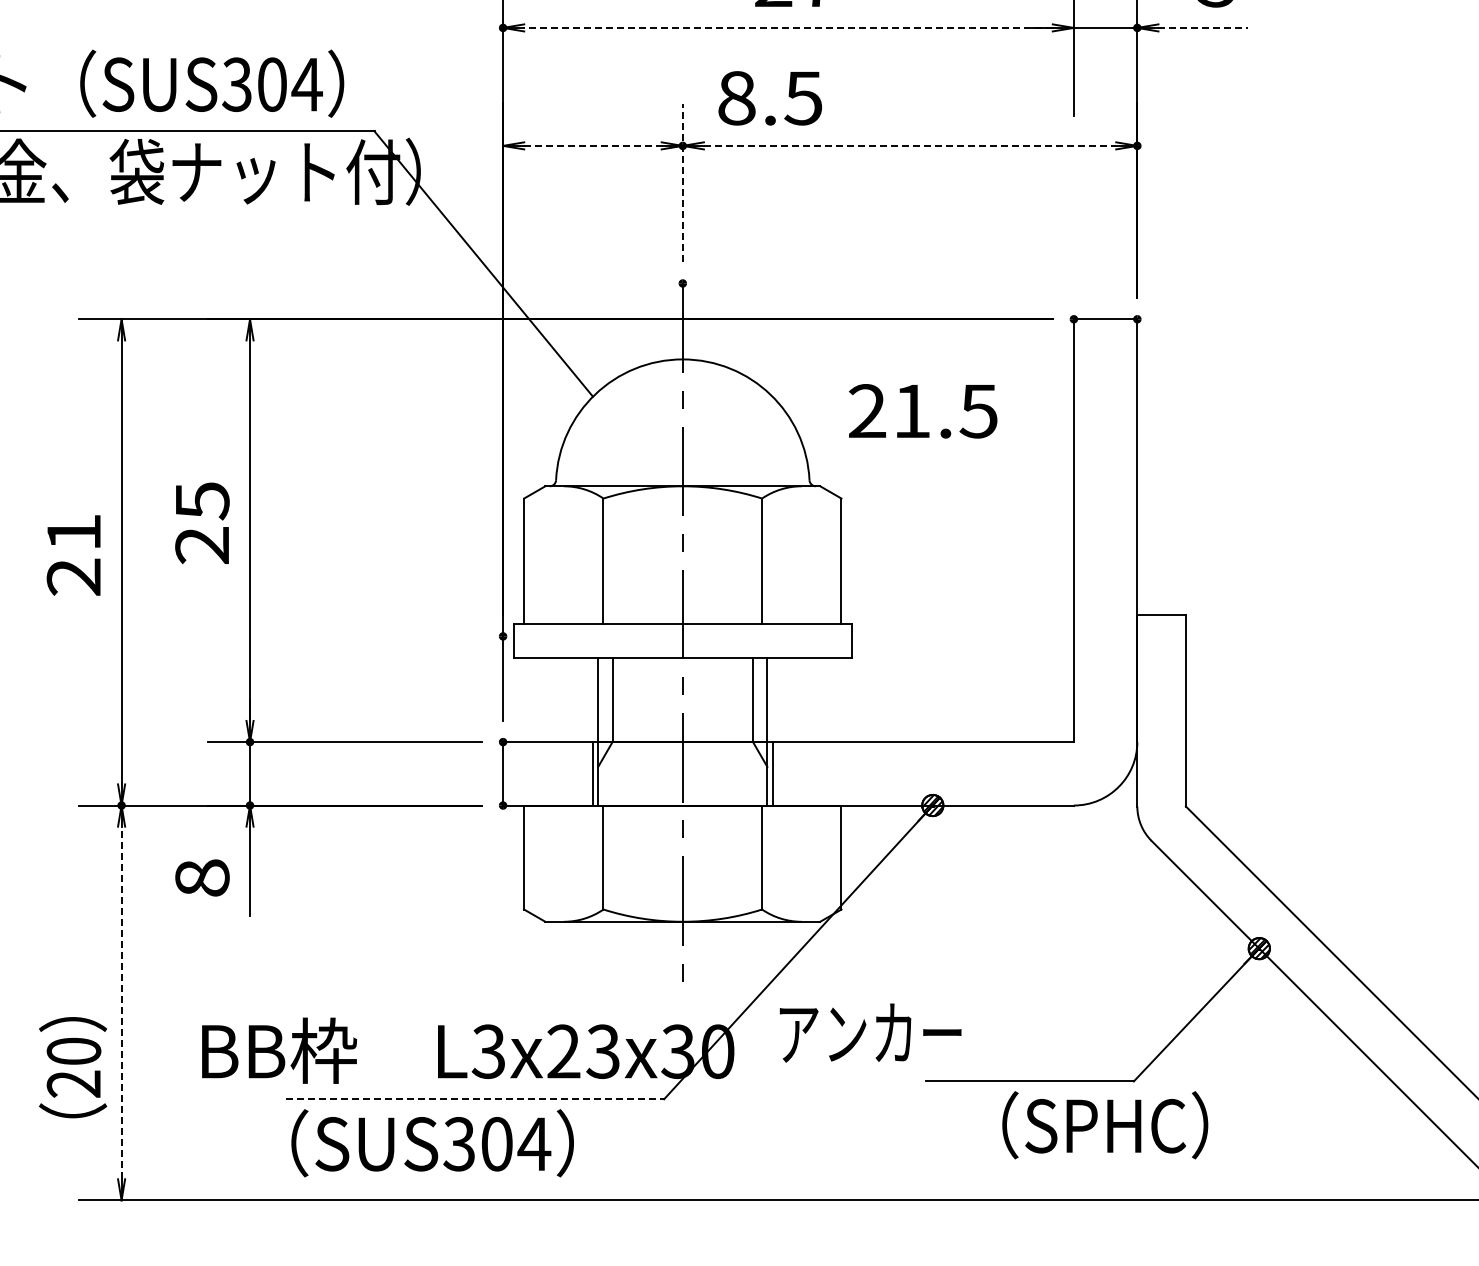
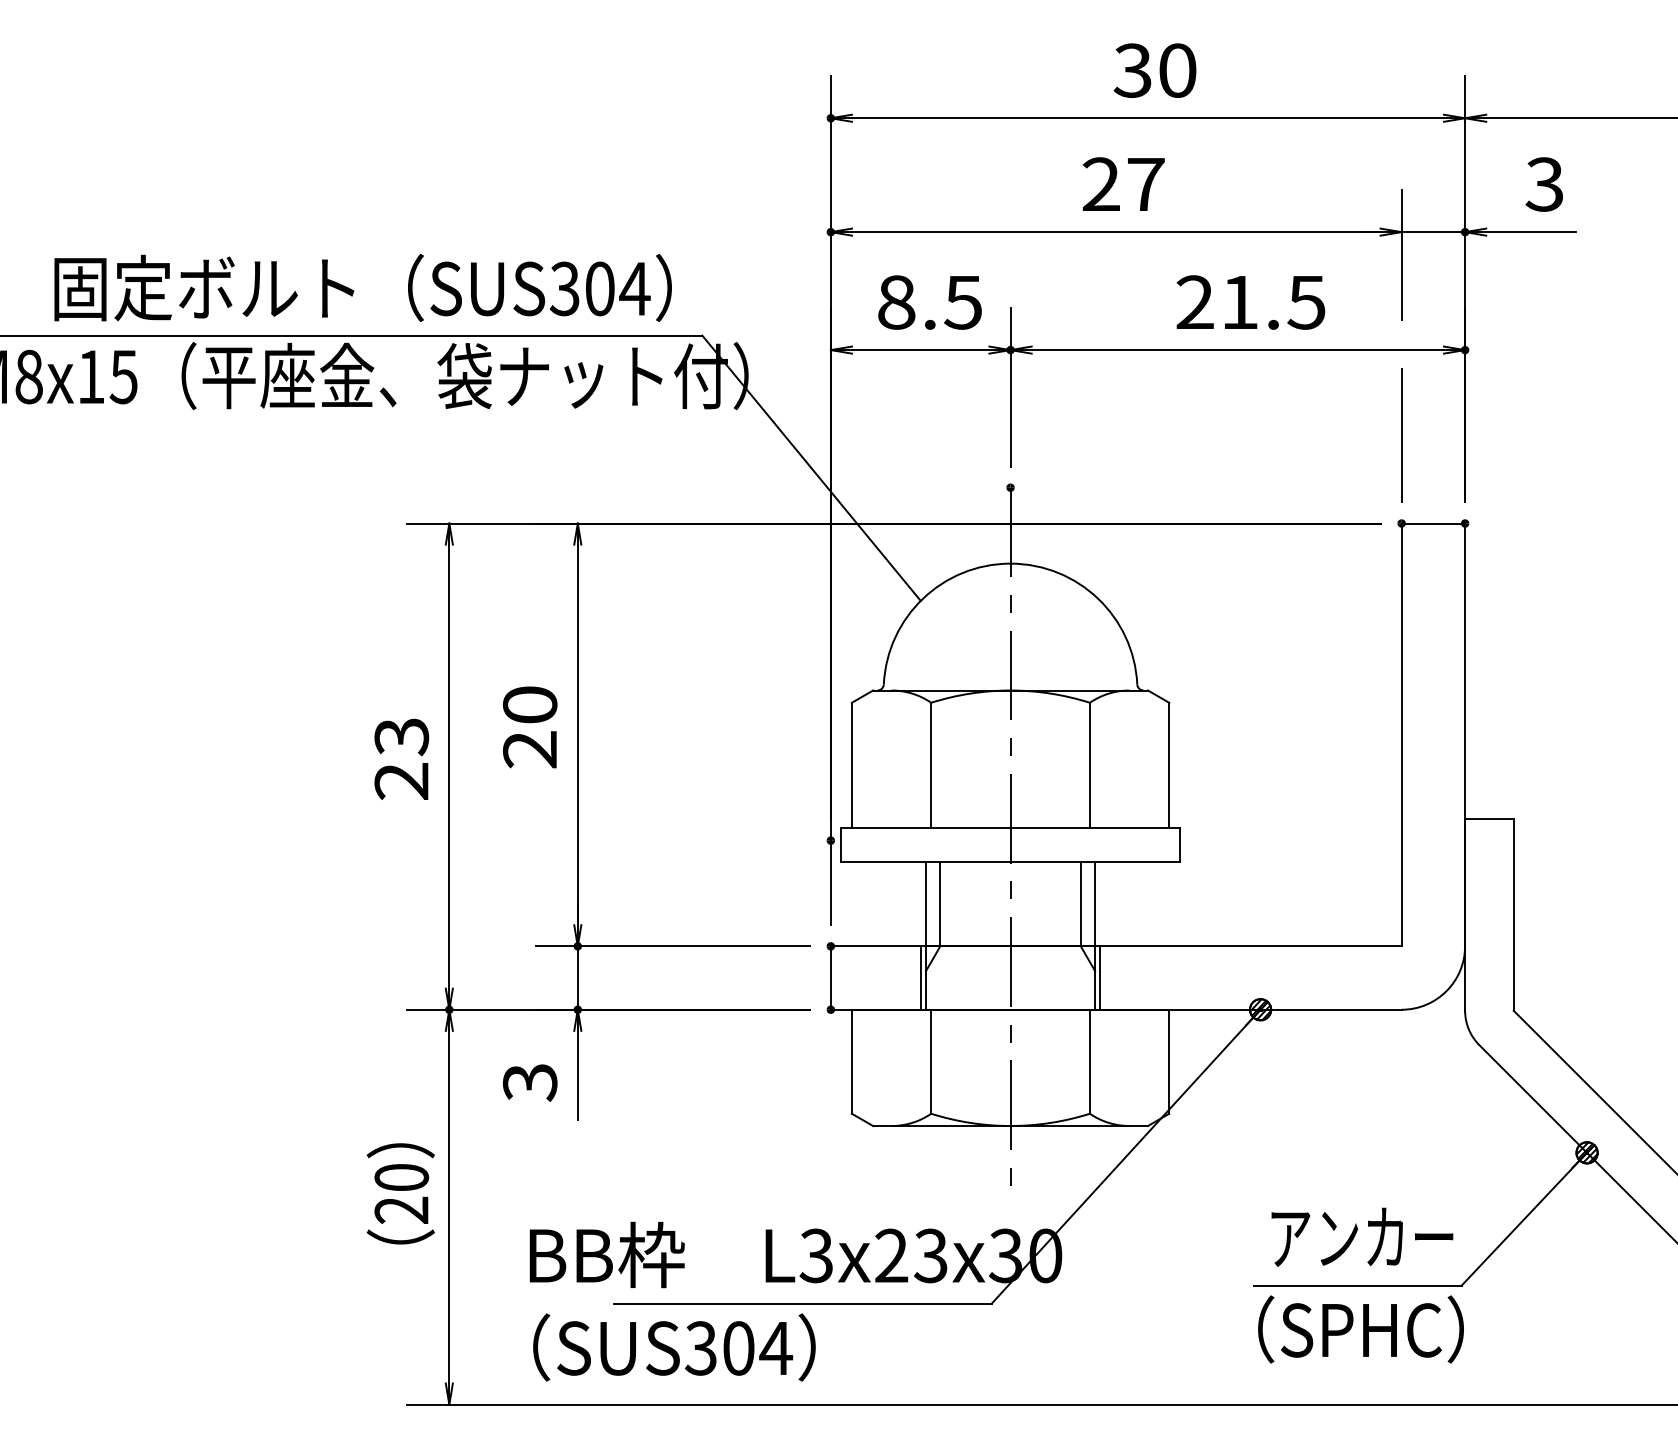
line: (787, 28) -> (1115, 232), dashed -> solid
line: (1202, 28) -> (1530, 232), dashed -> solid
text: (769, 98) -> (929, 302), moved
line: (592, 146) -> (920, 350), dashed -> solid
line: (910, 146) -> (1238, 350), dashed -> solid
line: (682, 182) -> (1010, 386), dashed -> solid
line: (1073, 231) -> (1401, 435), added
text: (922, 411) -> (1250, 302), moved
text: (202, 501) -> (530, 705), 25 -> 20
text: (73, 533) -> (401, 737), 21 -> 23
text: (201, 878) -> (529, 1082), 8 -> 3
line: (121, 1002) -> (449, 1206), dashed -> solid
text: (870, 1032) -> (1362, 1236), moved
text: (72, 1067) -> (400, 1193), moved
line: (474, 1099) -> (802, 1303), dashed -> solid
text: (1104, 1125) -> (1360, 1329), moved
text: (432, 1143) -> (674, 1347), moved

